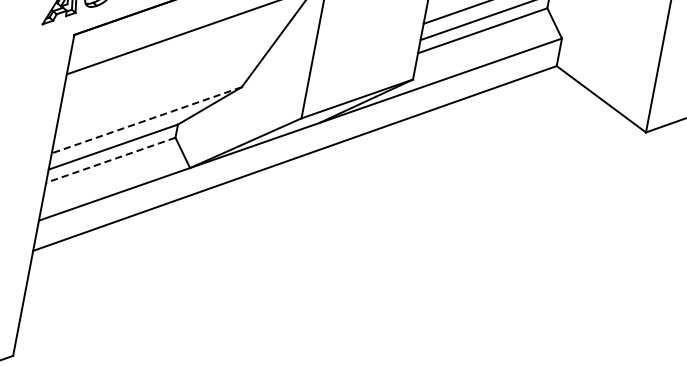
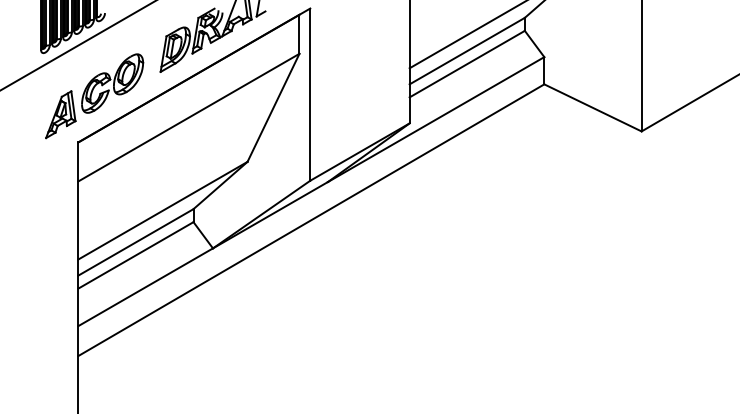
line: (146, 119) -> (162, 210), dashed -> solid
line: (110, 160) -> (135, 255), dashed -> solid

